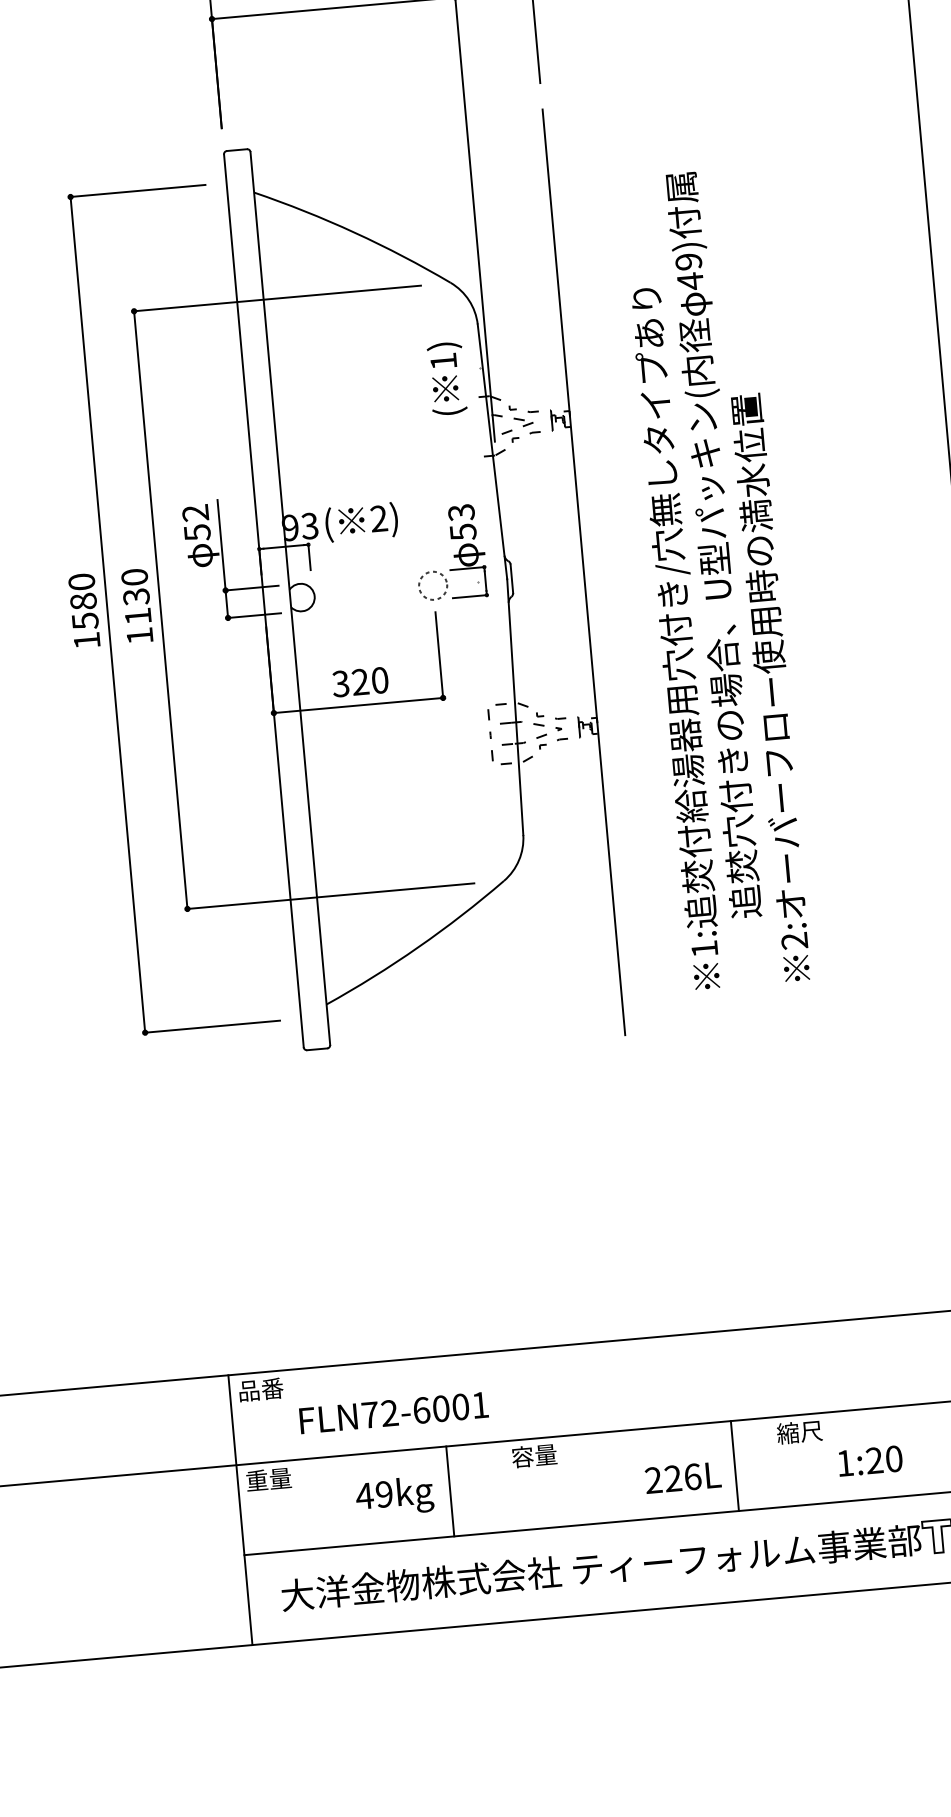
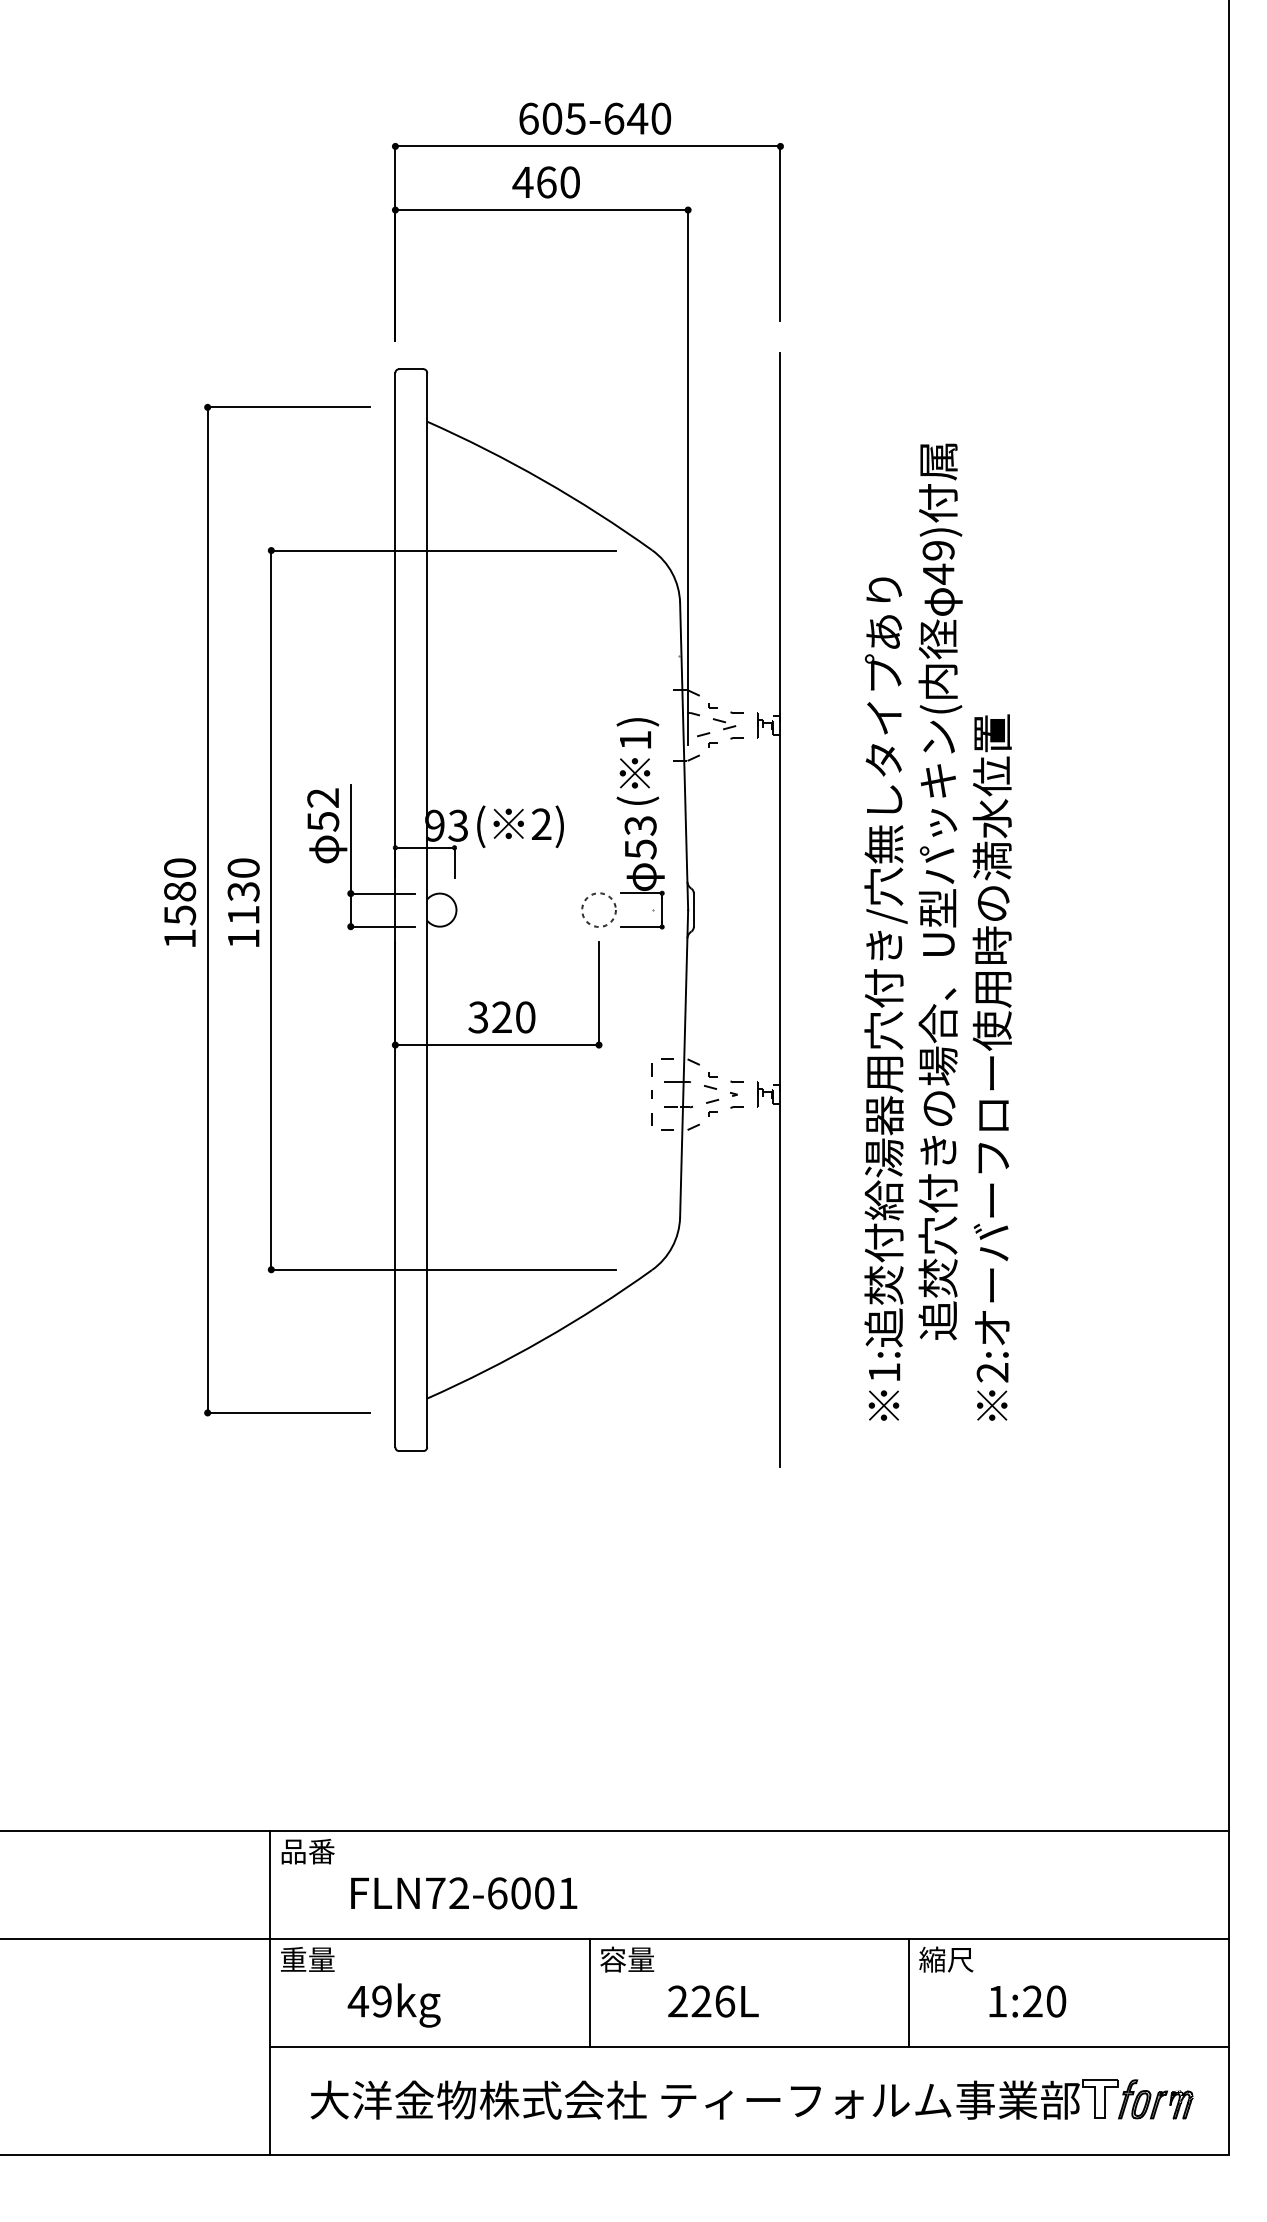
text: (446, 378) -> (637, 761), moved
line: (734, 1465) -> (909, 1992), moved
text: (683, 1477) -> (713, 2001), moved
line: (449, 1491) -> (589, 1992), moved
text: (394, 1496) -> (393, 2005), moved

